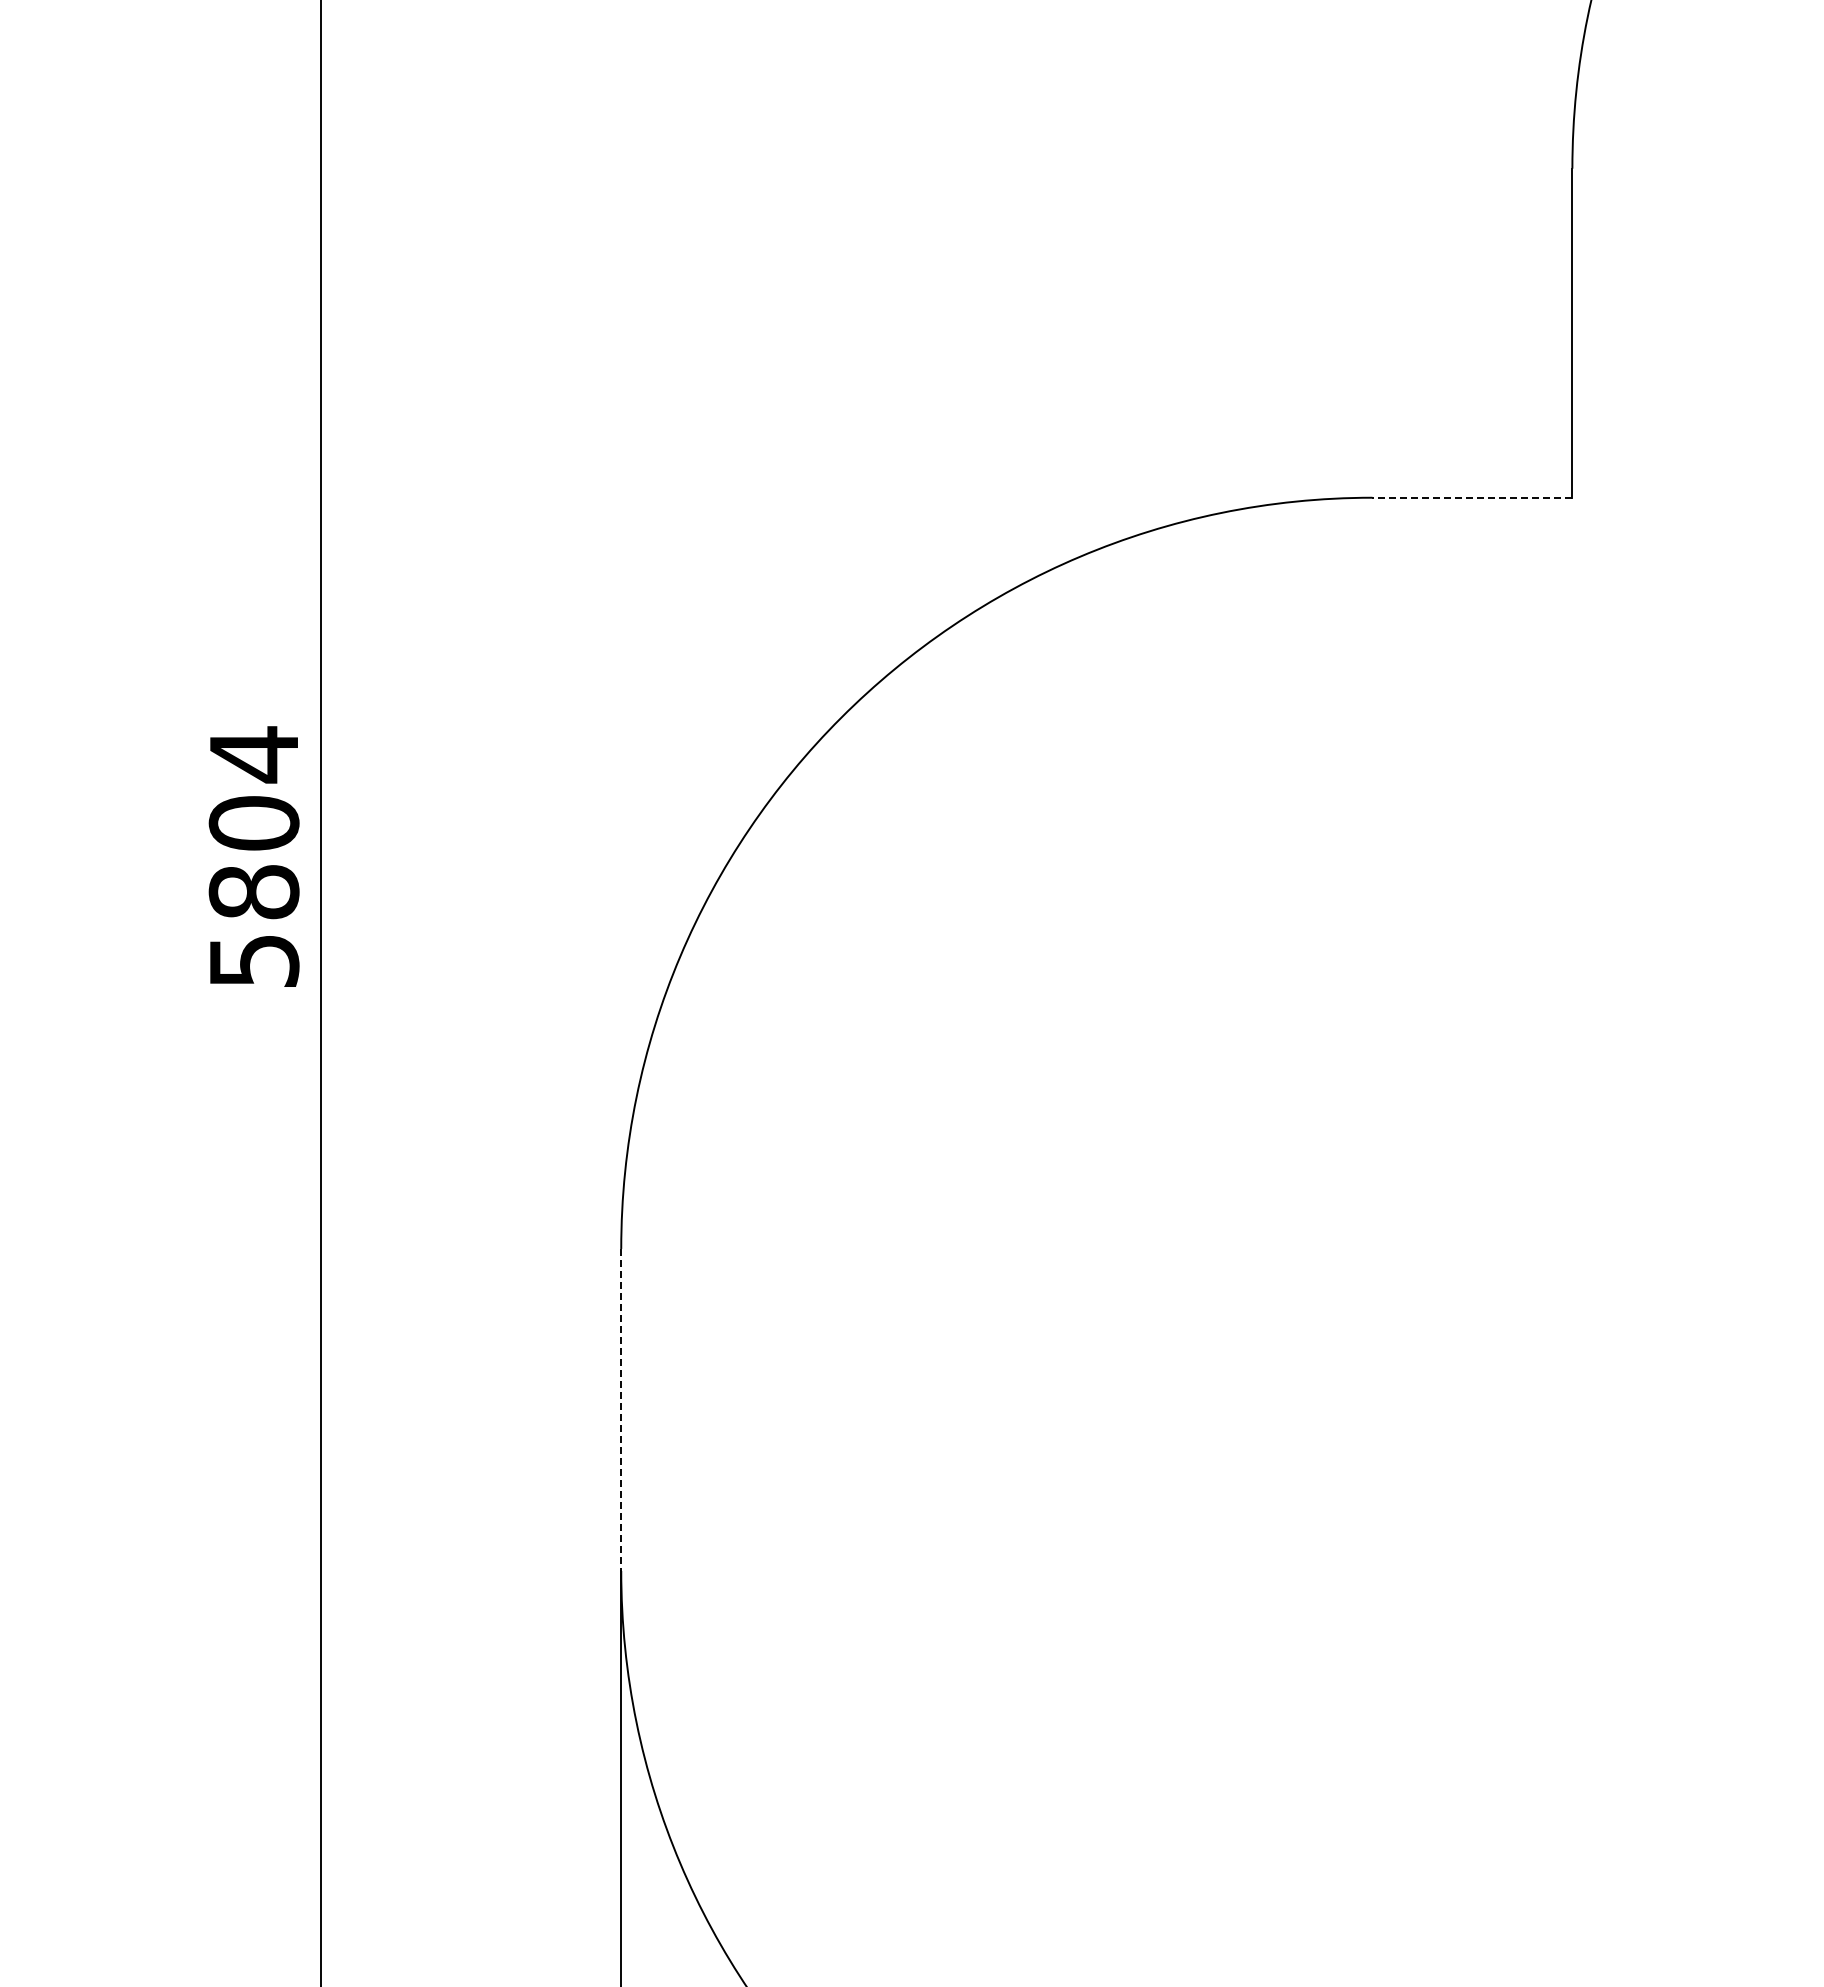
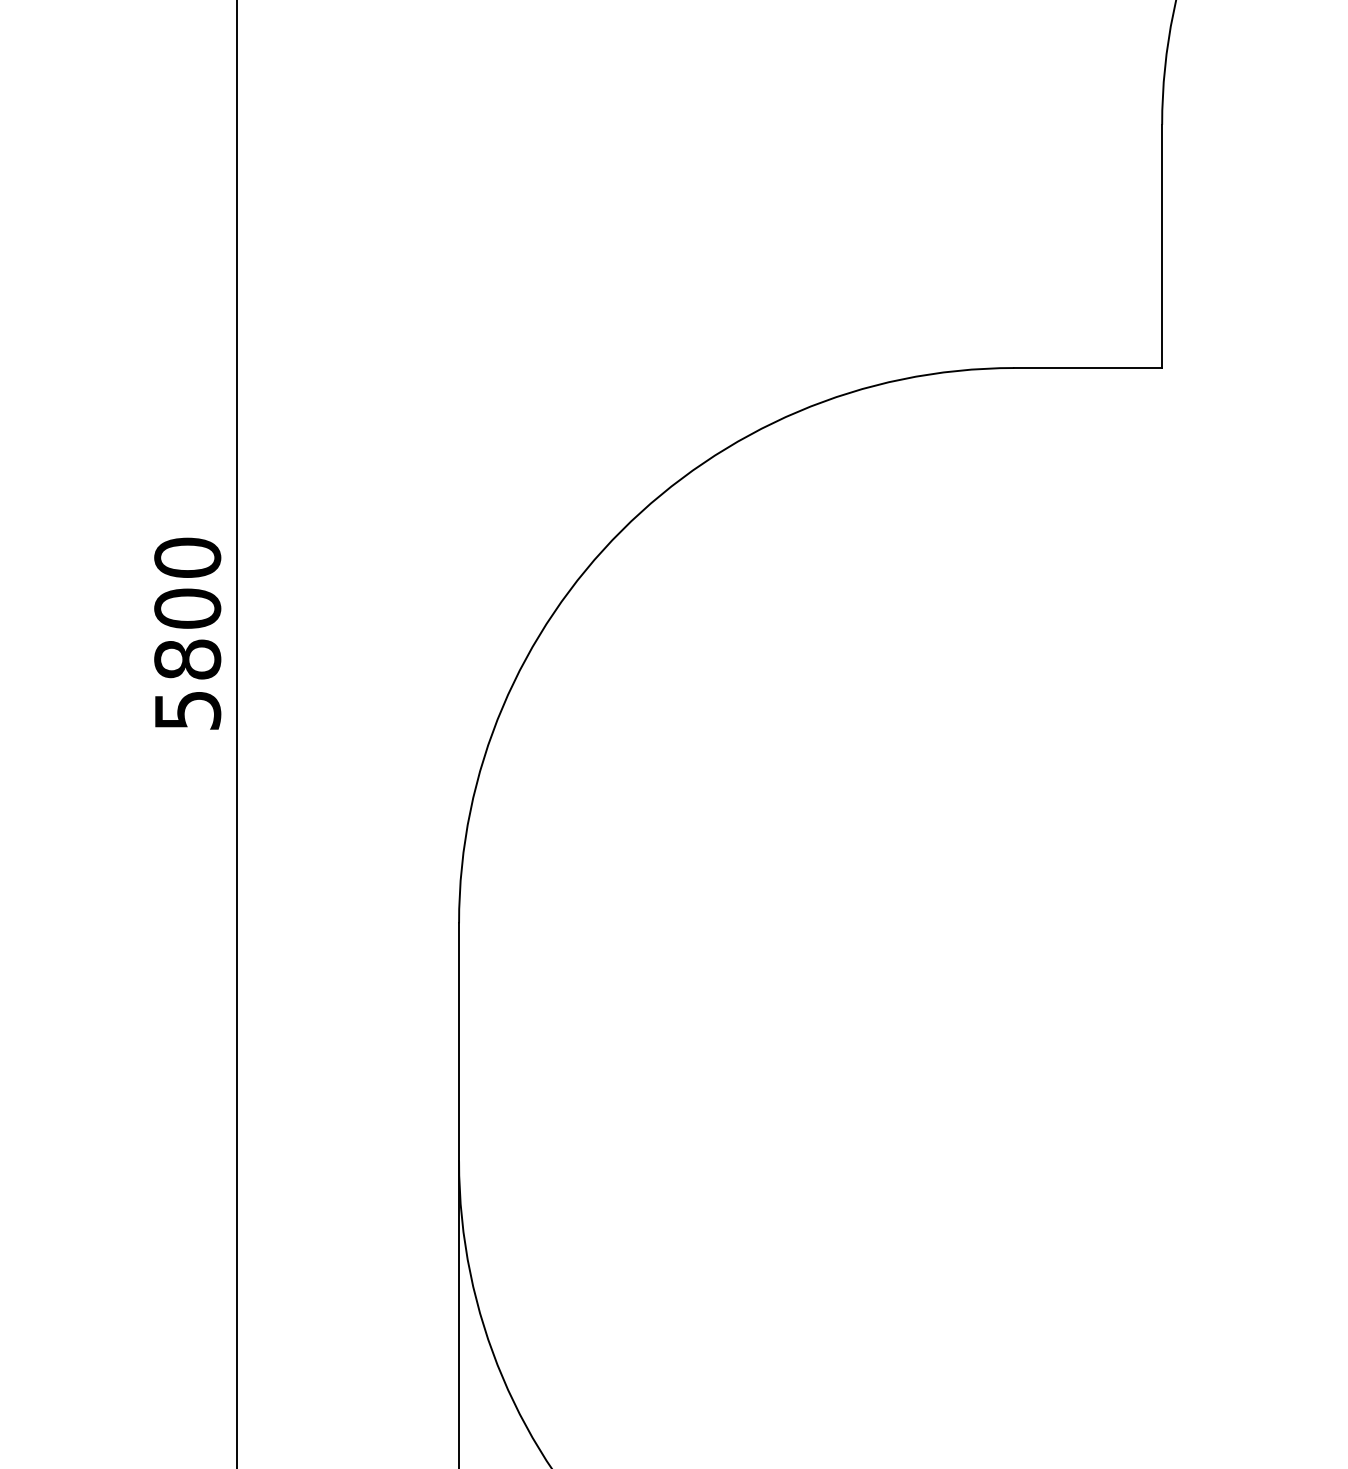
line: (1472, 497) -> (1088, 367), dashed -> solid
text: (253, 754) -> (187, 557), 5804 -> 5800
line: (621, 1410) -> (459, 1042), dashed -> solid

